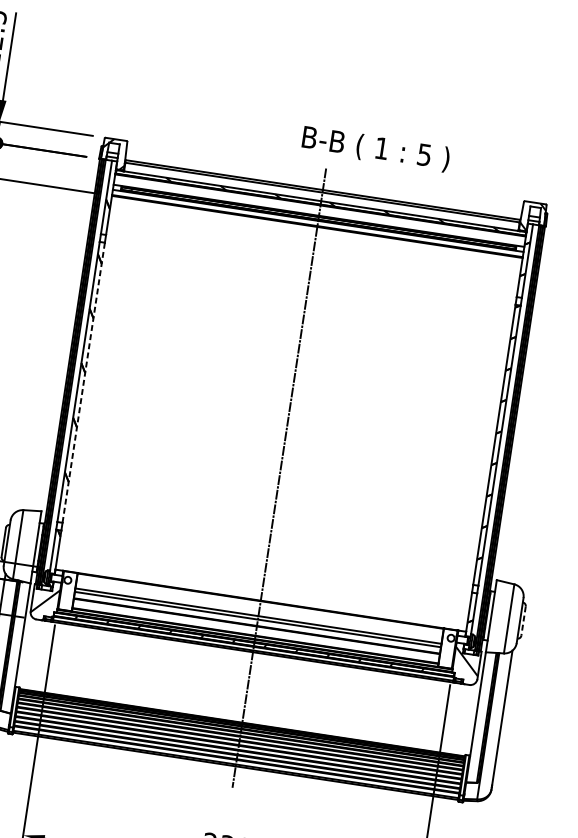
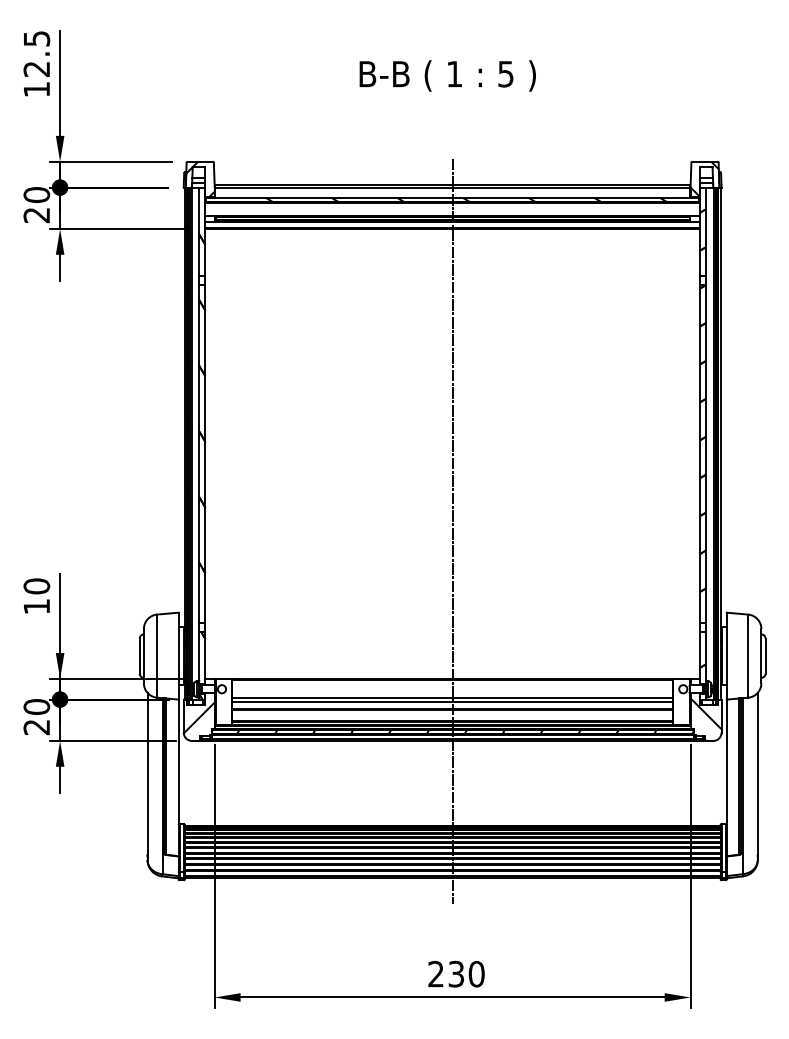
text: (375, 148) -> (447, 75), moved
line: (83, 382) -> (205, 453), dashed -> solid
line: (523, 621) -> (765, 656), dashed -> solid

